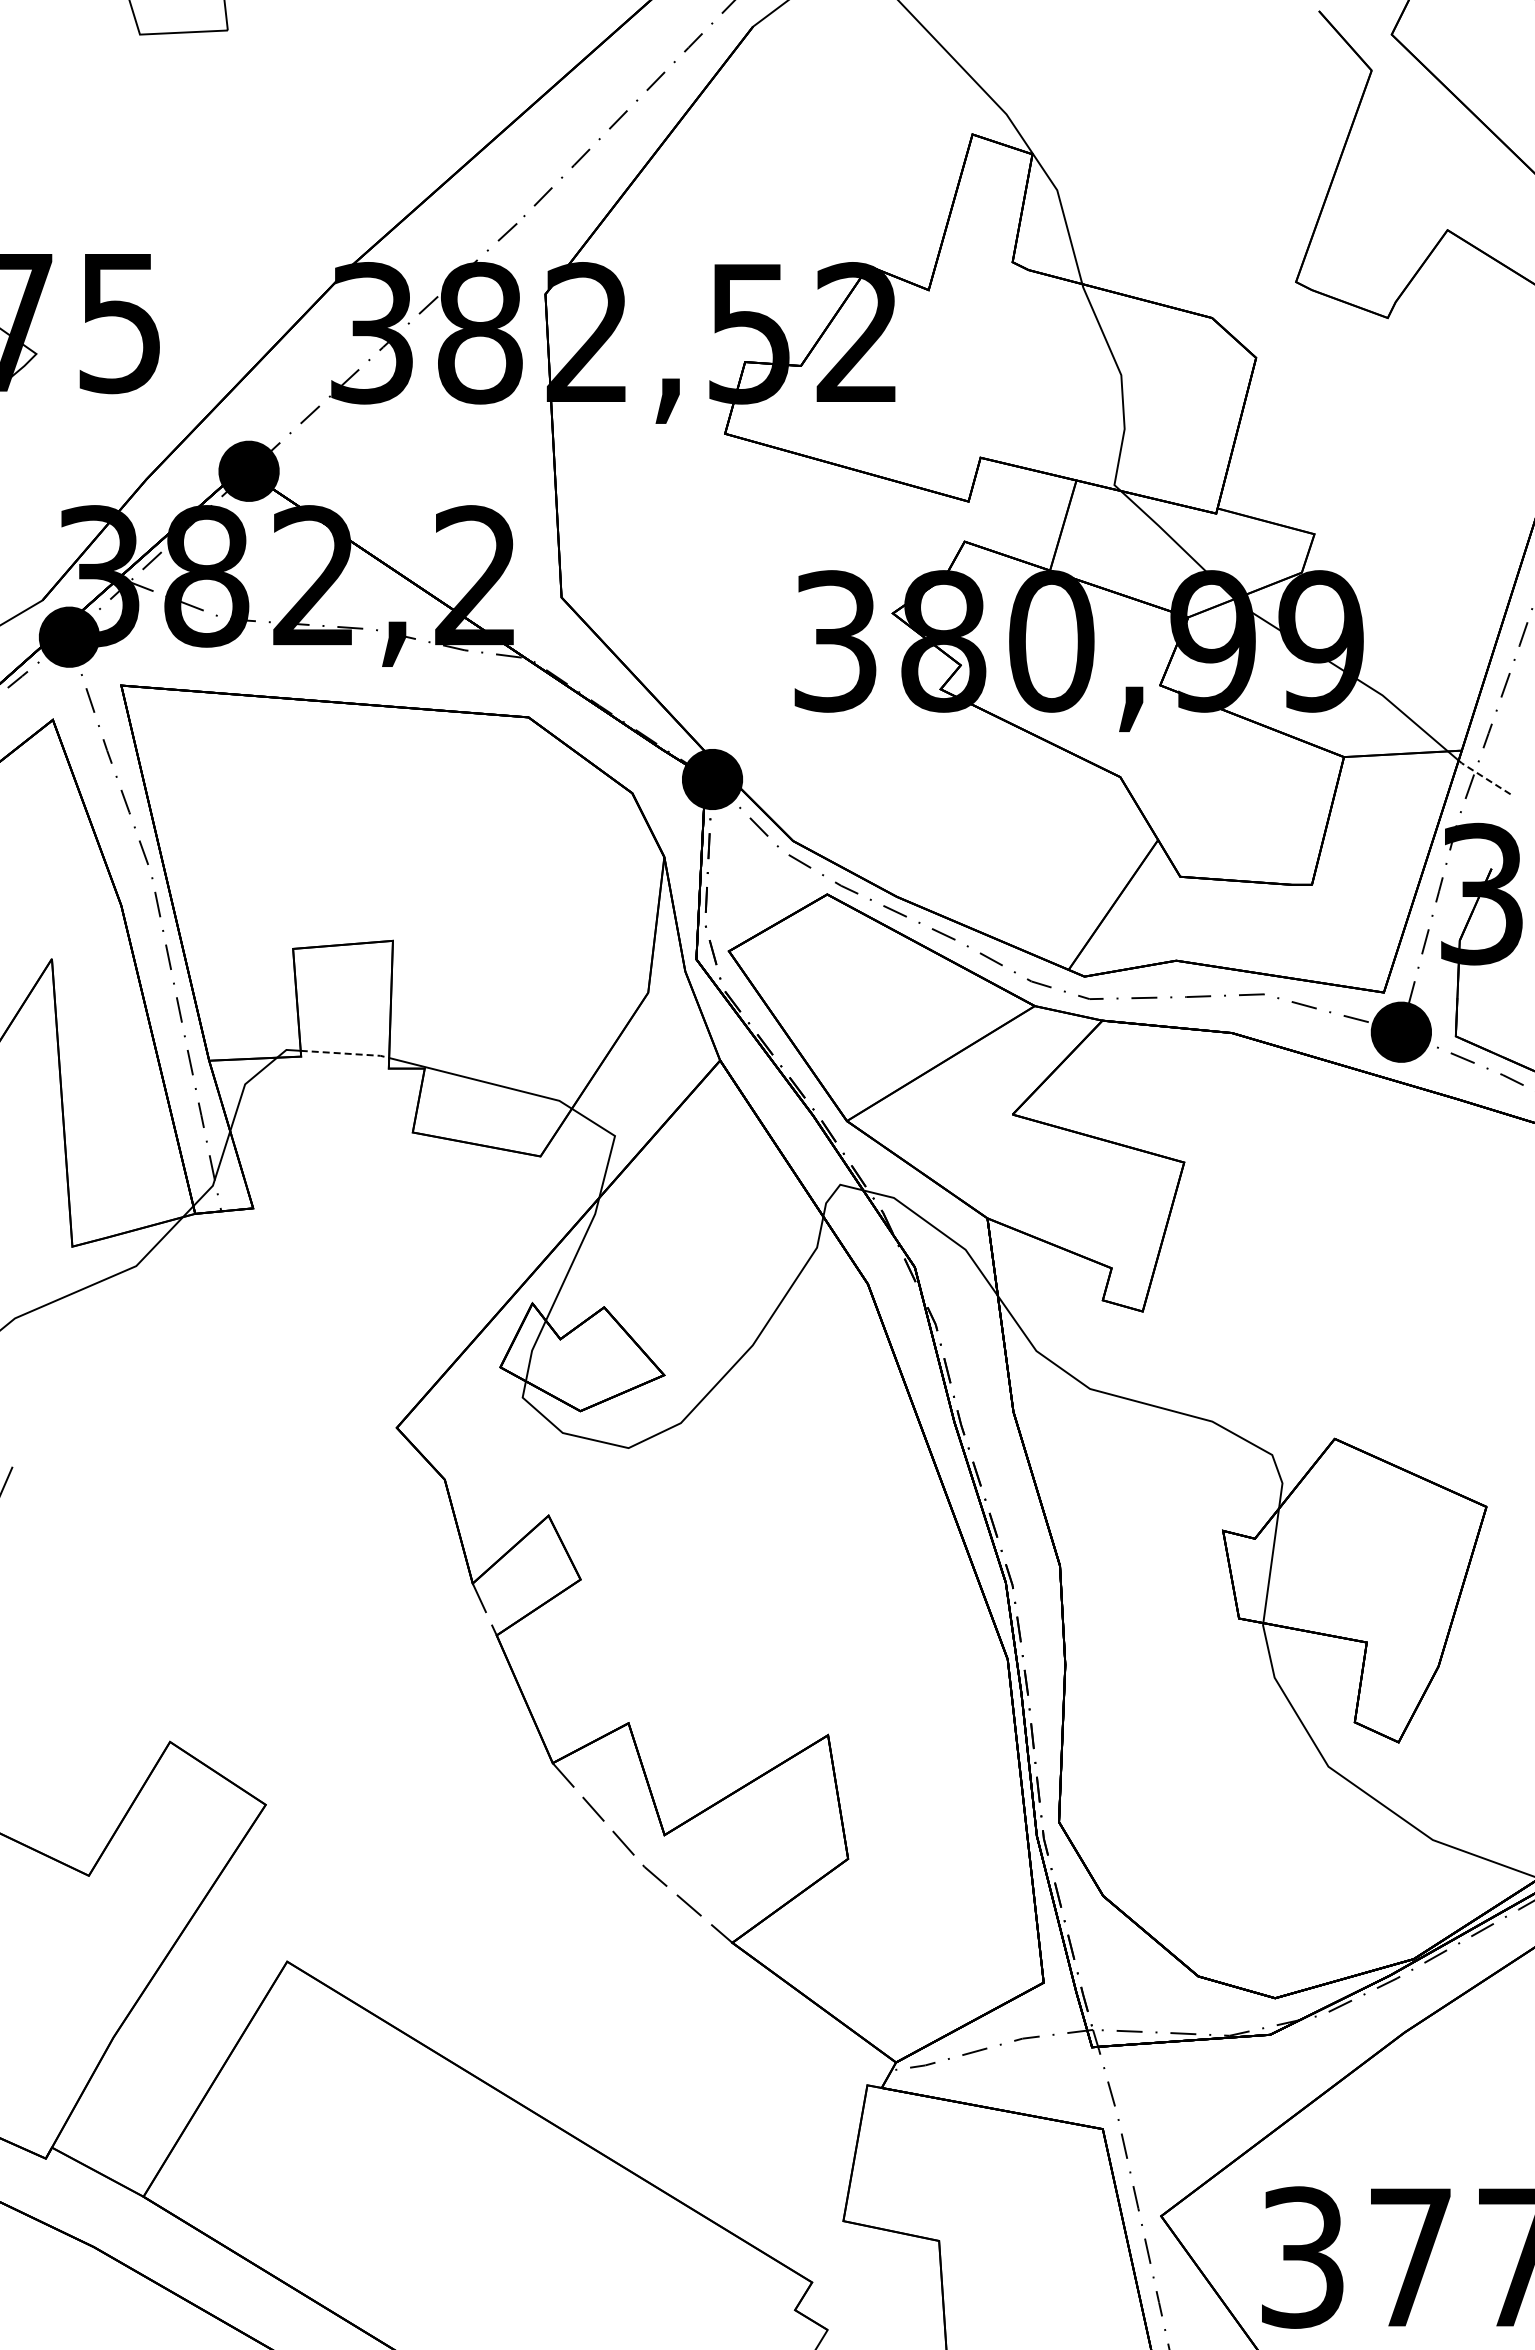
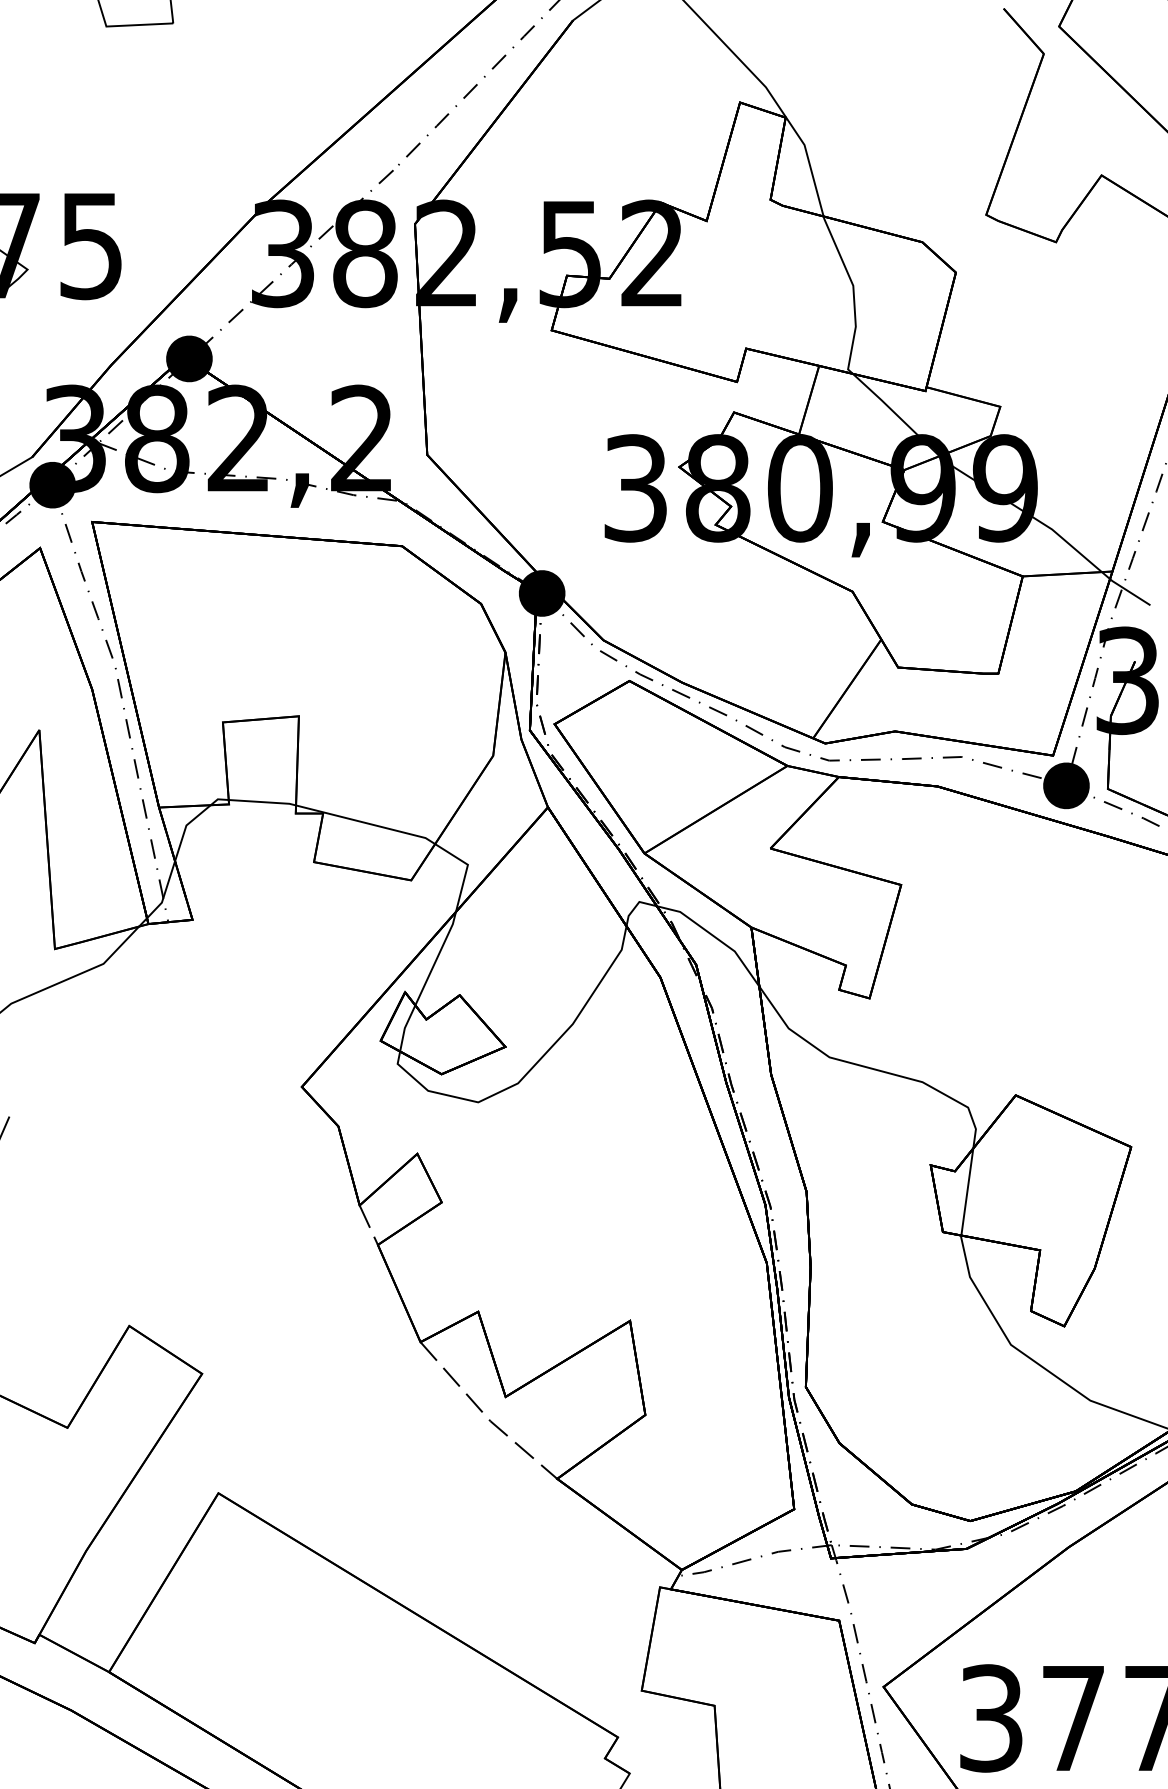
line: (1484, 777) -> (1129, 591), dashed -> solid
line: (345, 1053) -> (262, 802), dashed -> solid

